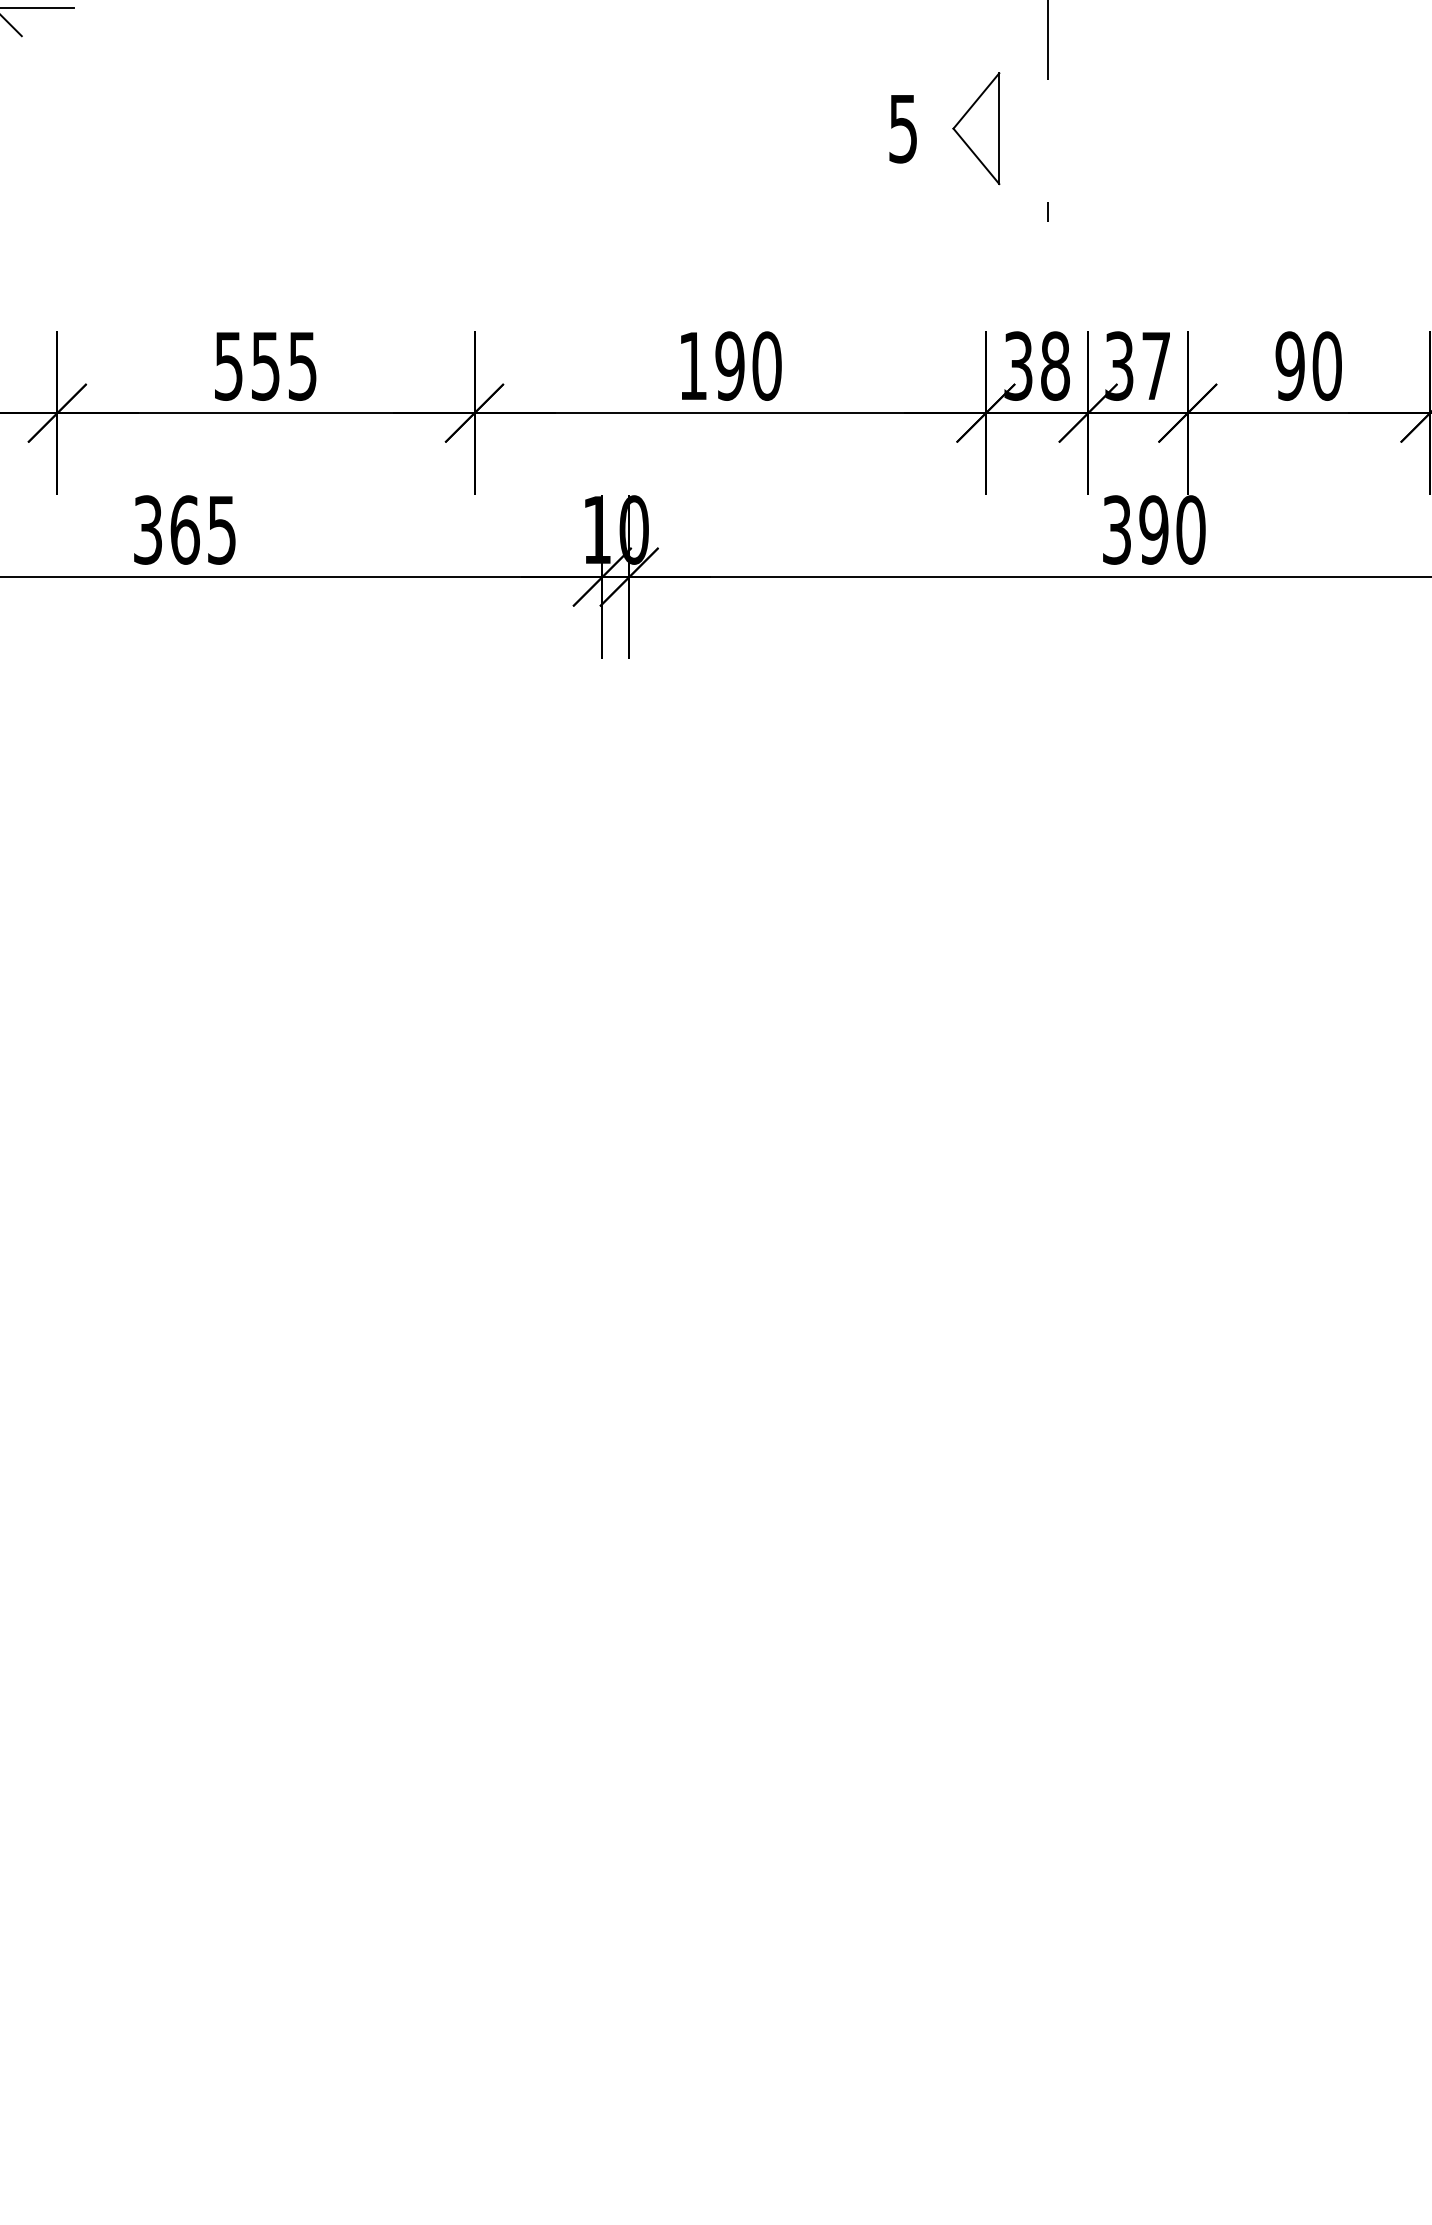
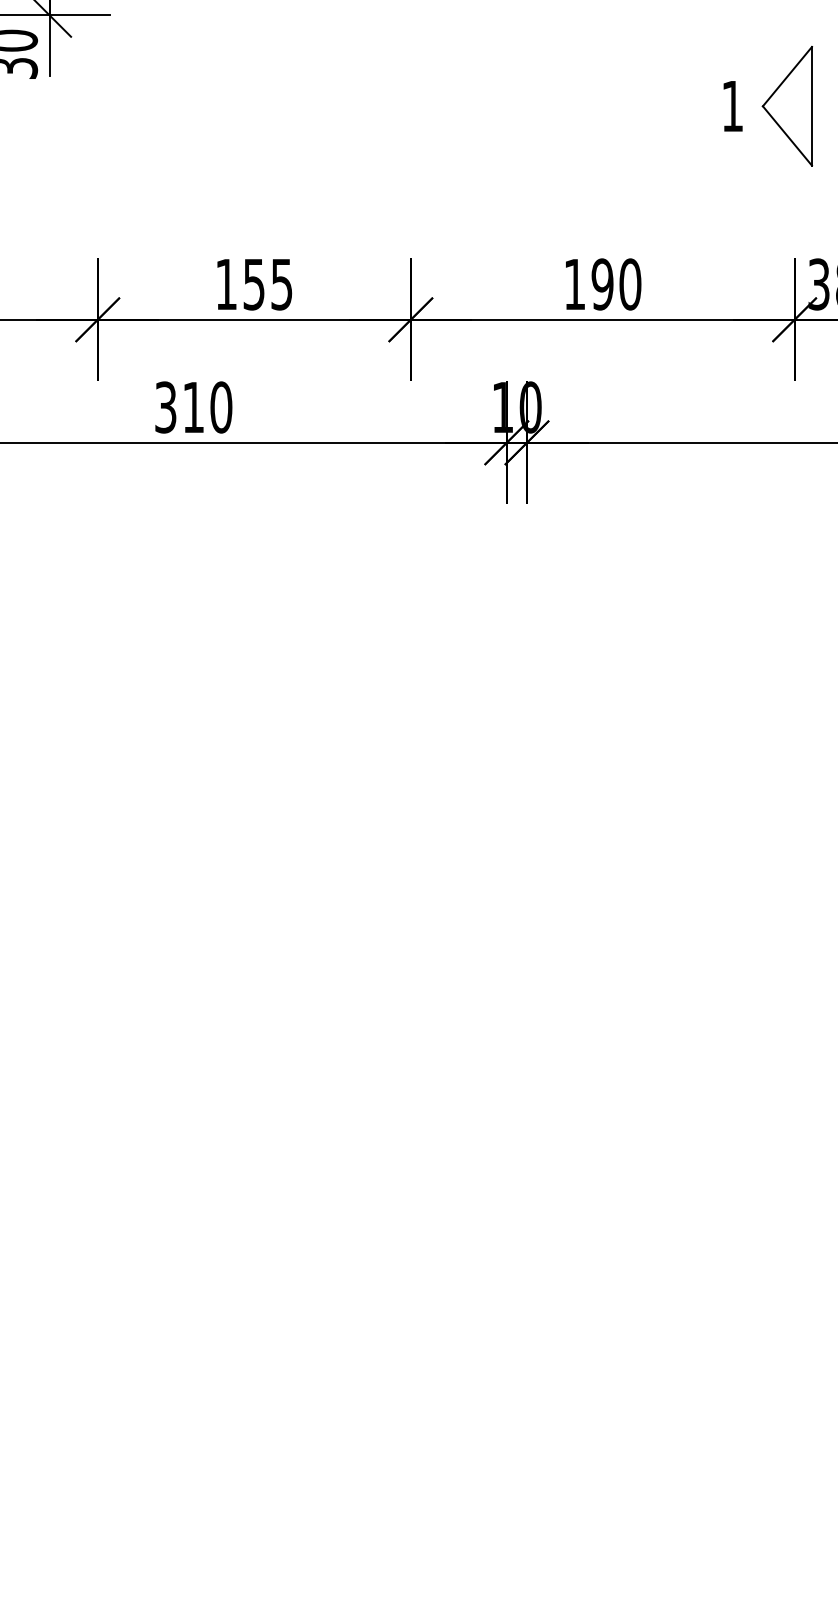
part: (976, 128) -> (787, 106), size x1.43
text: (902, 129) -> (732, 106), 5 -> 1
text: (228, 366) -> (226, 284), 555 -> 155
text: (203, 529) -> (207, 407), 365 -> 310

